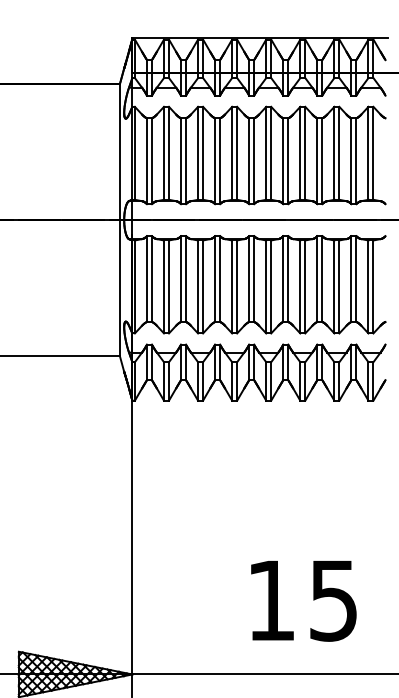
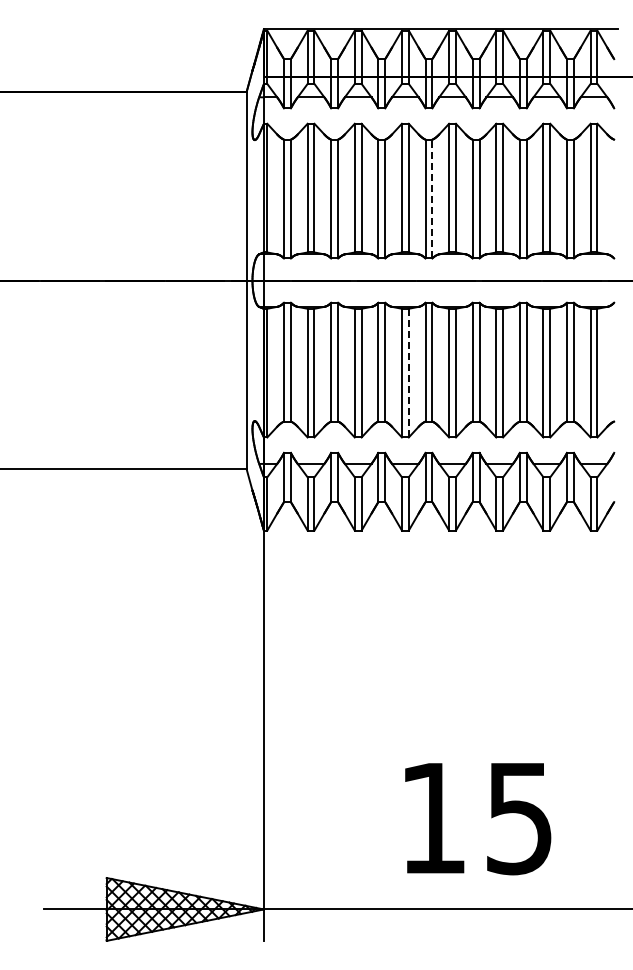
line: (254, 160) -> (432, 198), solid -> dashed
line: (236, 286) -> (408, 372), solid -> dashed
text: (304, 601) -> (478, 819), moved

